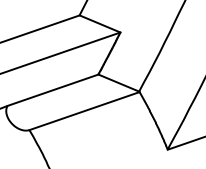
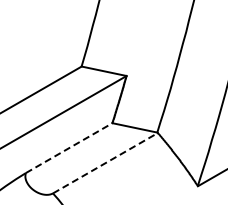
line: (53, 90) -> (69, 148), solid -> dashed
line: (84, 110) -> (105, 162), solid -> dashed

